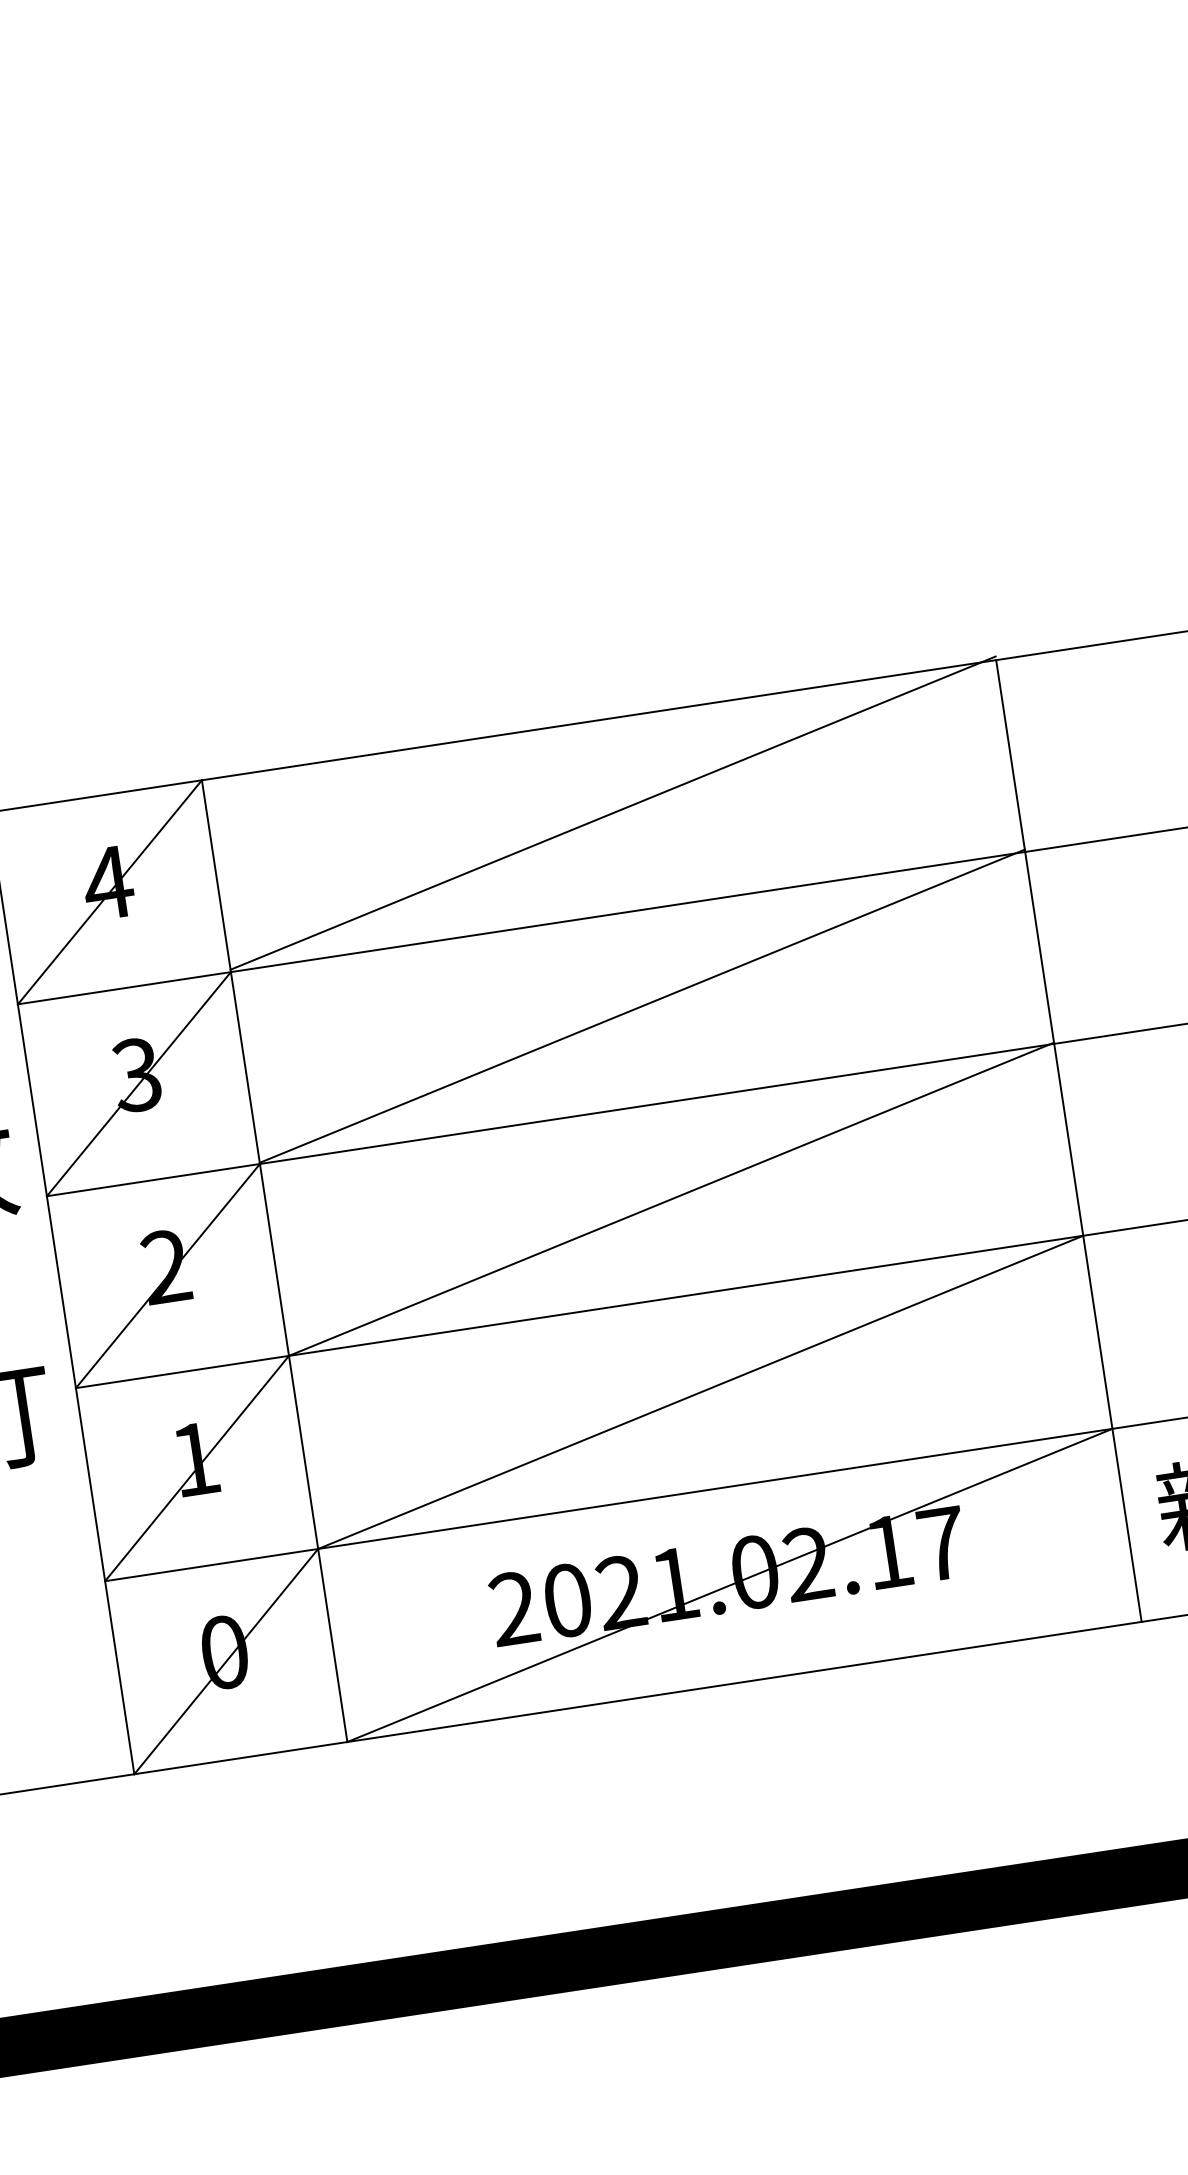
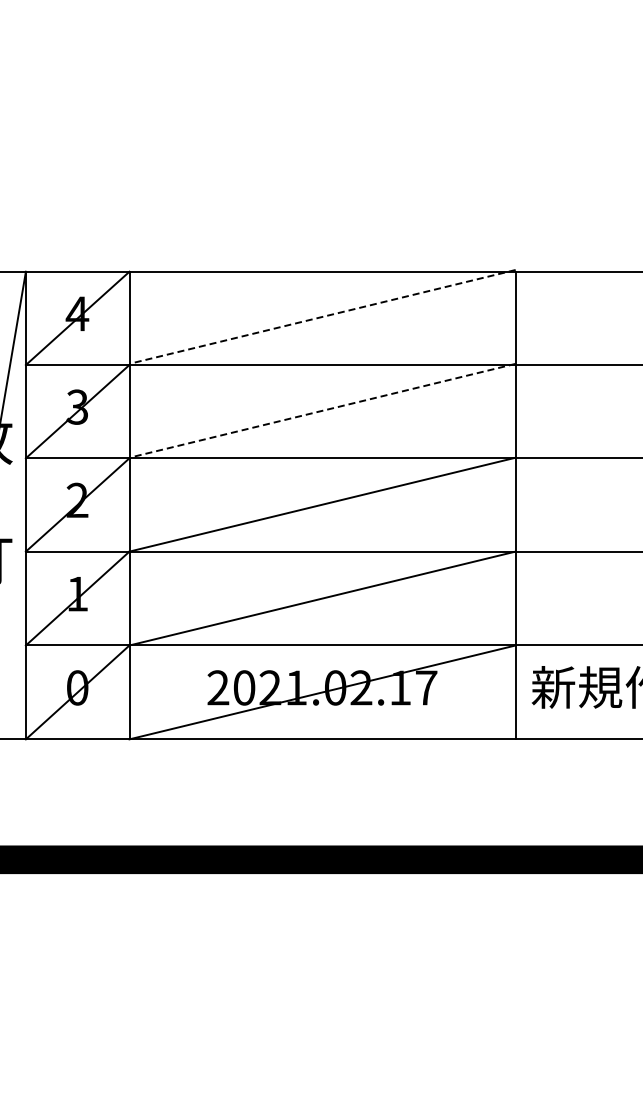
line: (612, 812) -> (322, 316), solid -> dashed
line: (642, 1005) -> (322, 410), solid -> dashed

